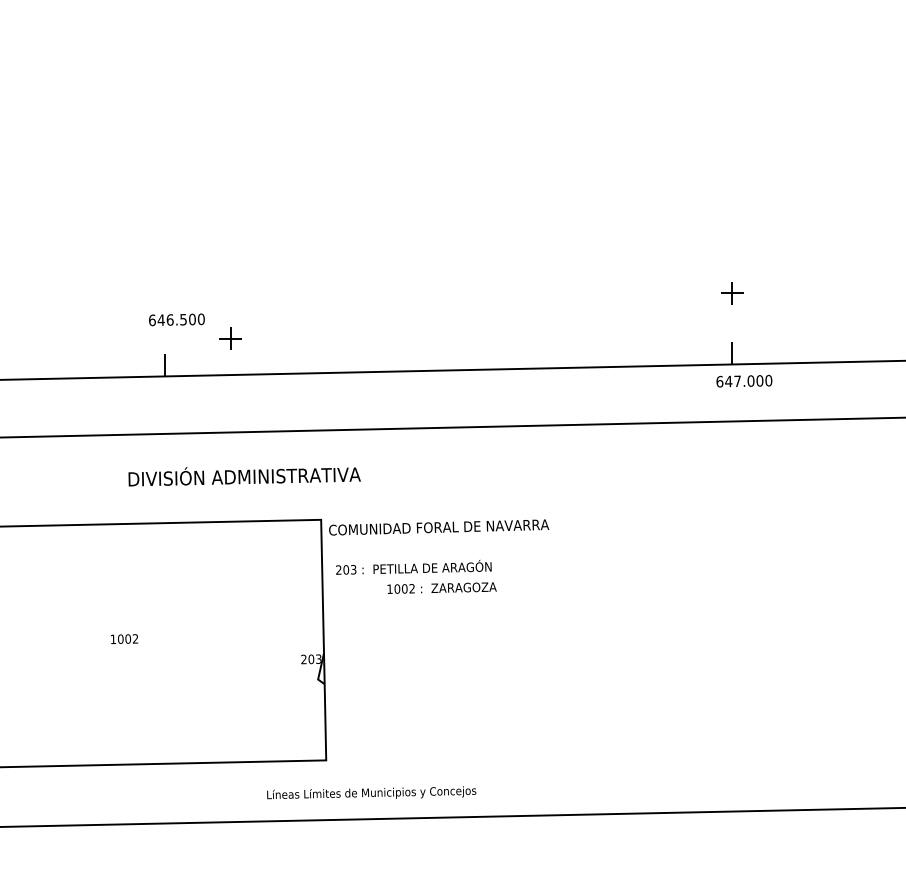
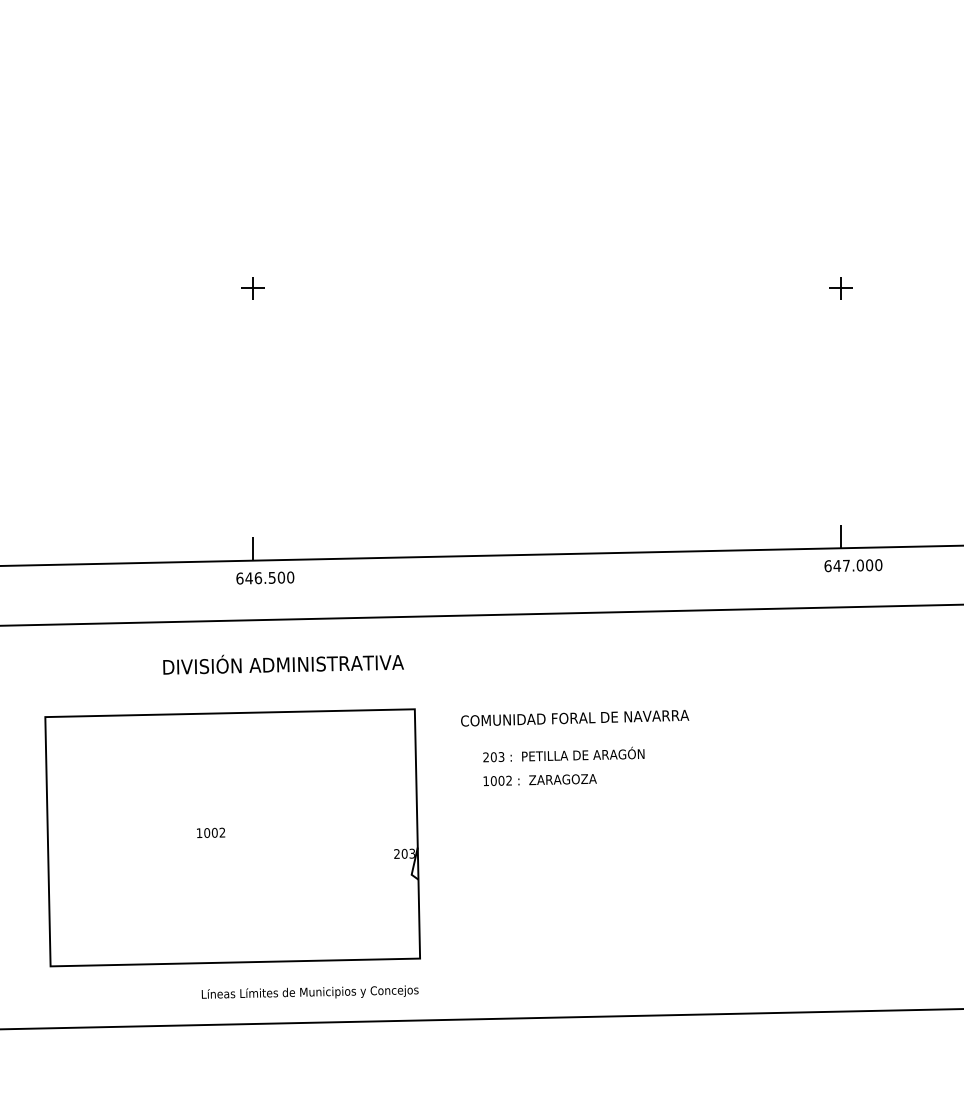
part: (731, 293) -> (840, 288), moved
text: (177, 319) -> (265, 577), moved
part: (230, 338) -> (252, 288), moved
text: (244, 476) -> (283, 664), moved
text: (439, 527) -> (575, 718), moved
text: (413, 567) -> (563, 754), moved
text: (371, 792) -> (309, 991), moved

